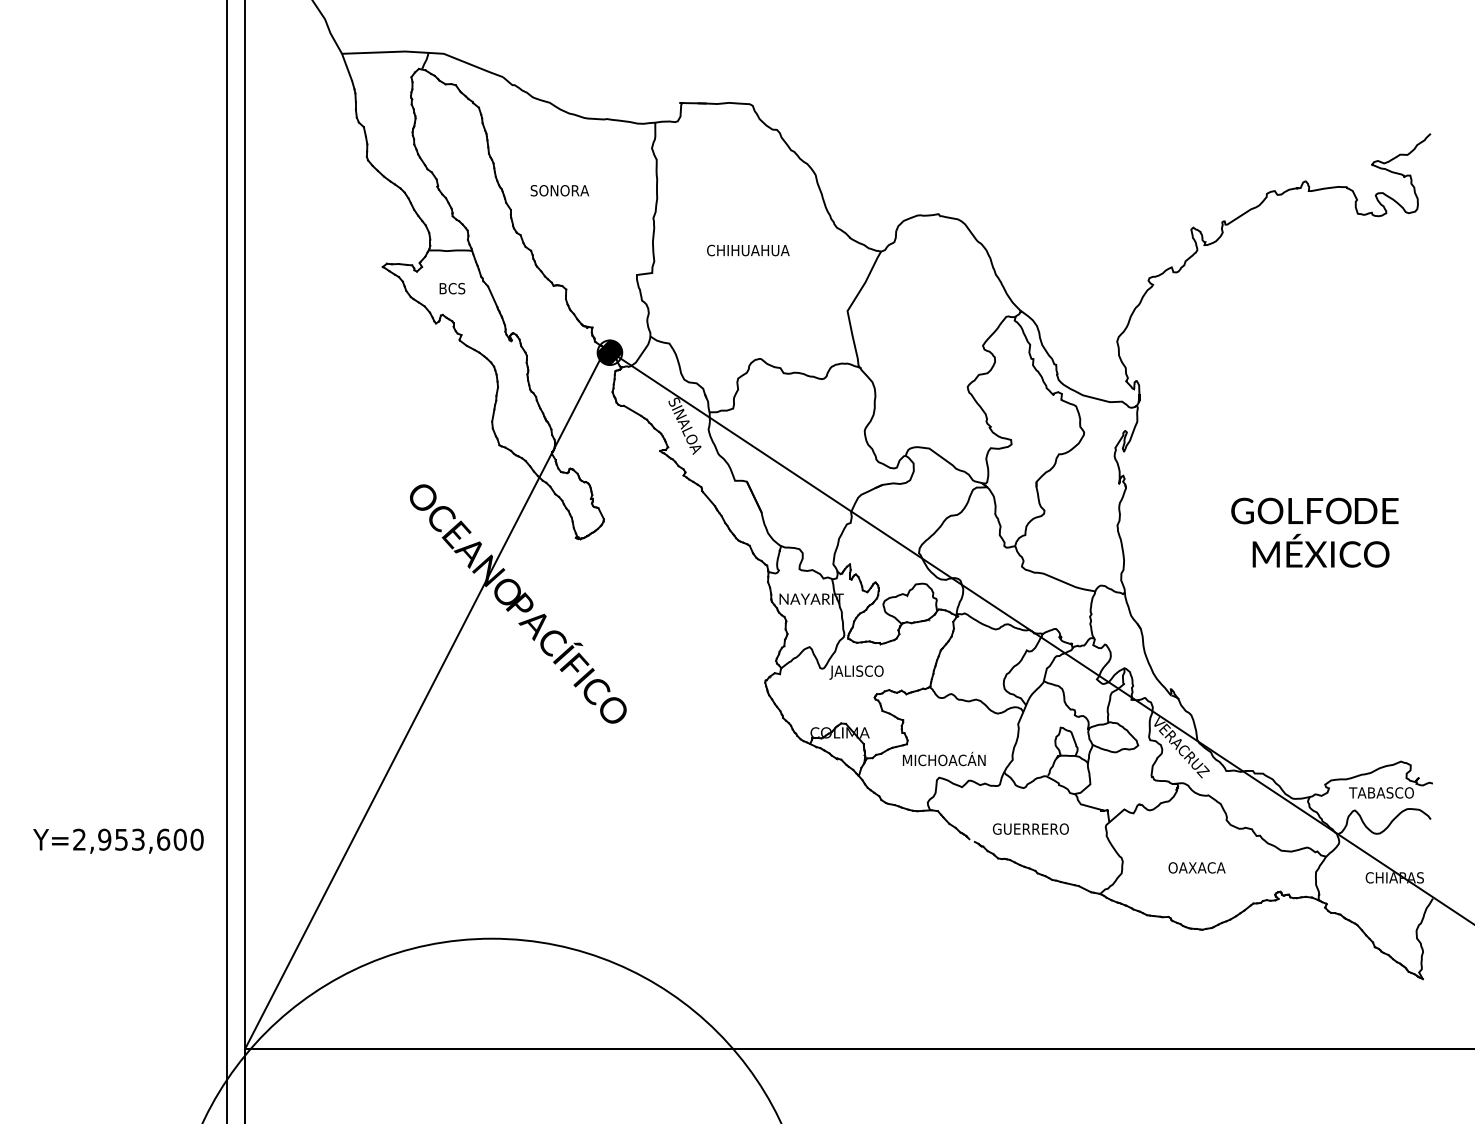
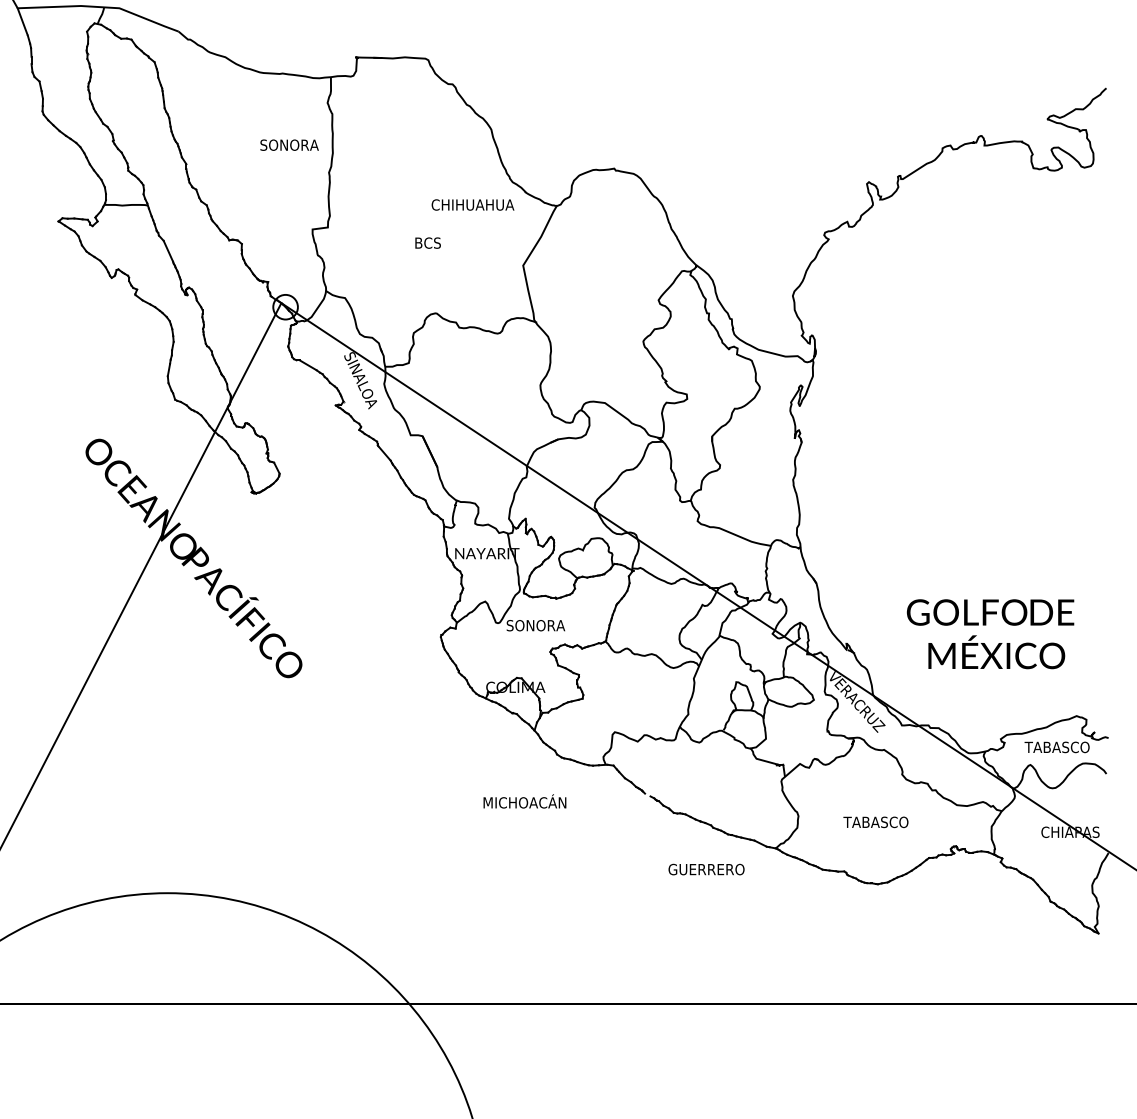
text: (559, 190) -> (289, 144), moved
text: (748, 250) -> (473, 204), moved
text: (452, 288) -> (428, 242), moved
hatch: (609, 352) -> (285, 306), removed
text: (1314, 532) -> (990, 633), moved
text: (859, 672) -> (535, 626), JALISCO -> SONORA
text: (944, 758) -> (525, 800), moved
text: (1030, 828) -> (706, 868), moved
text: (1199, 867) -> (875, 821), OAXACA -> TABASCO

